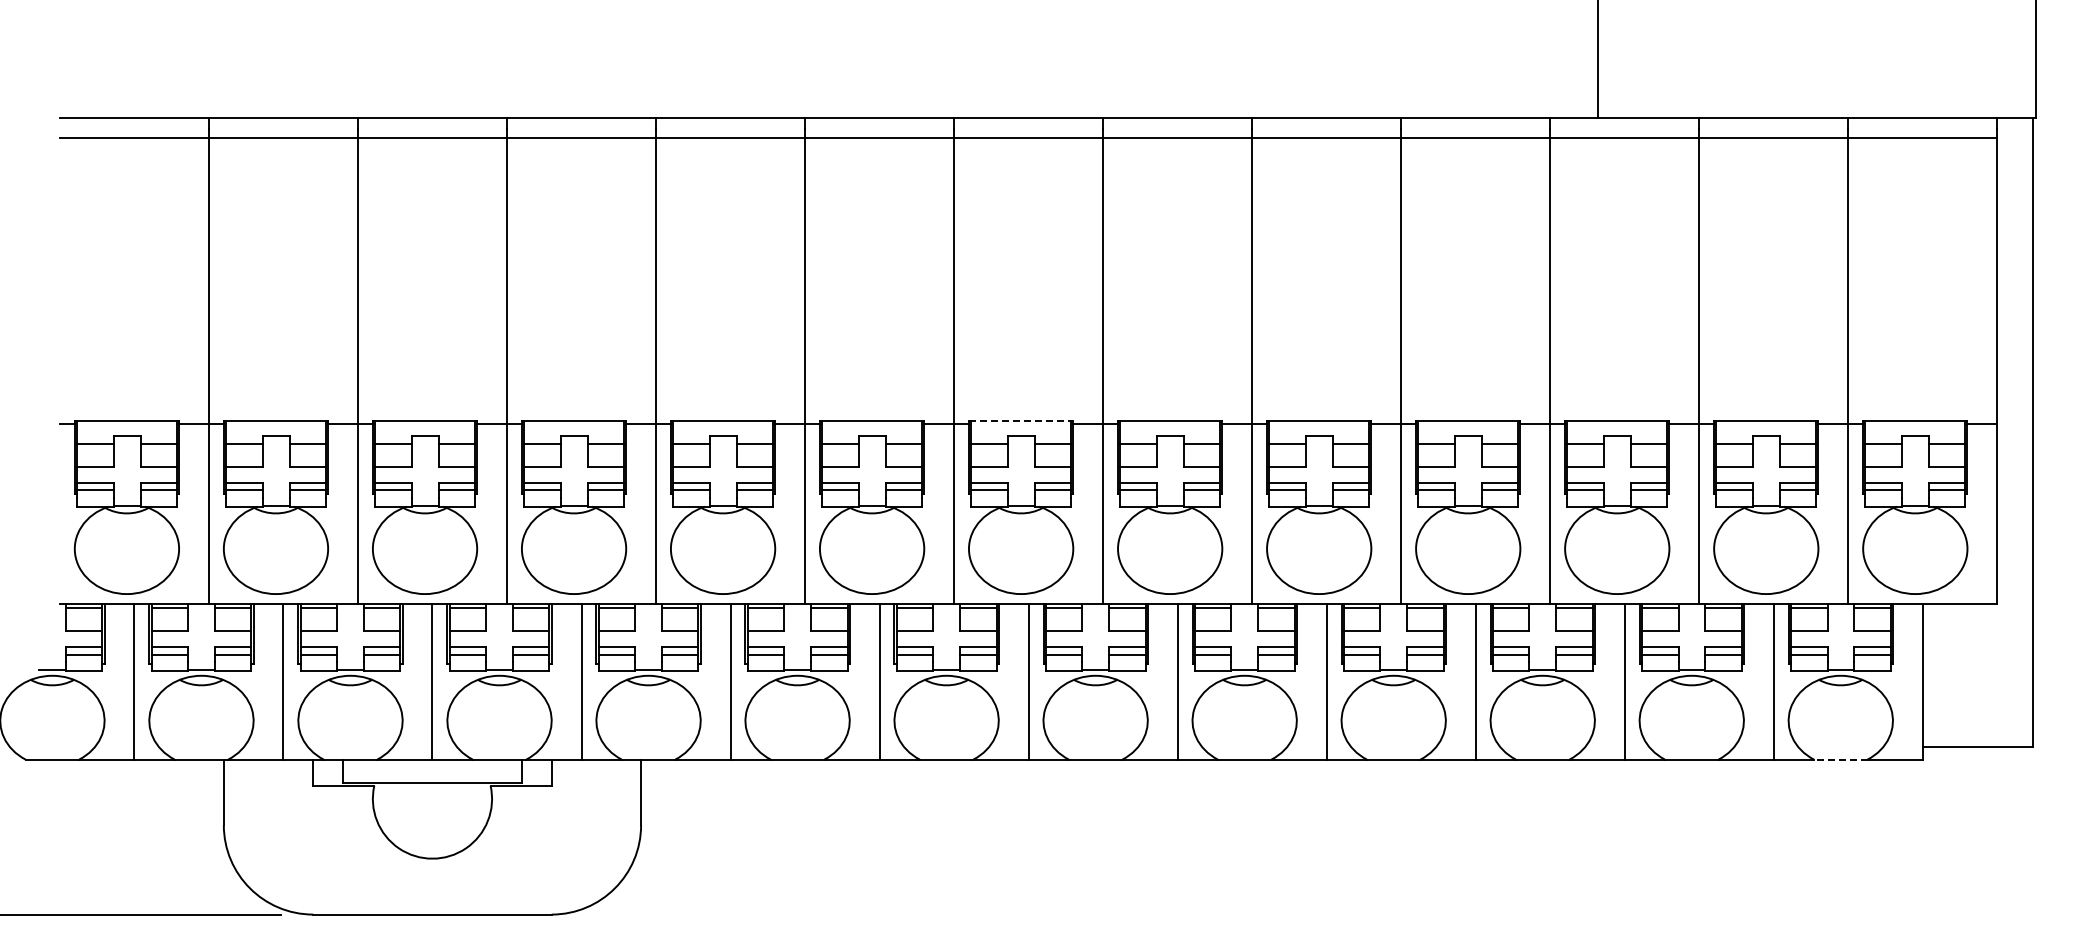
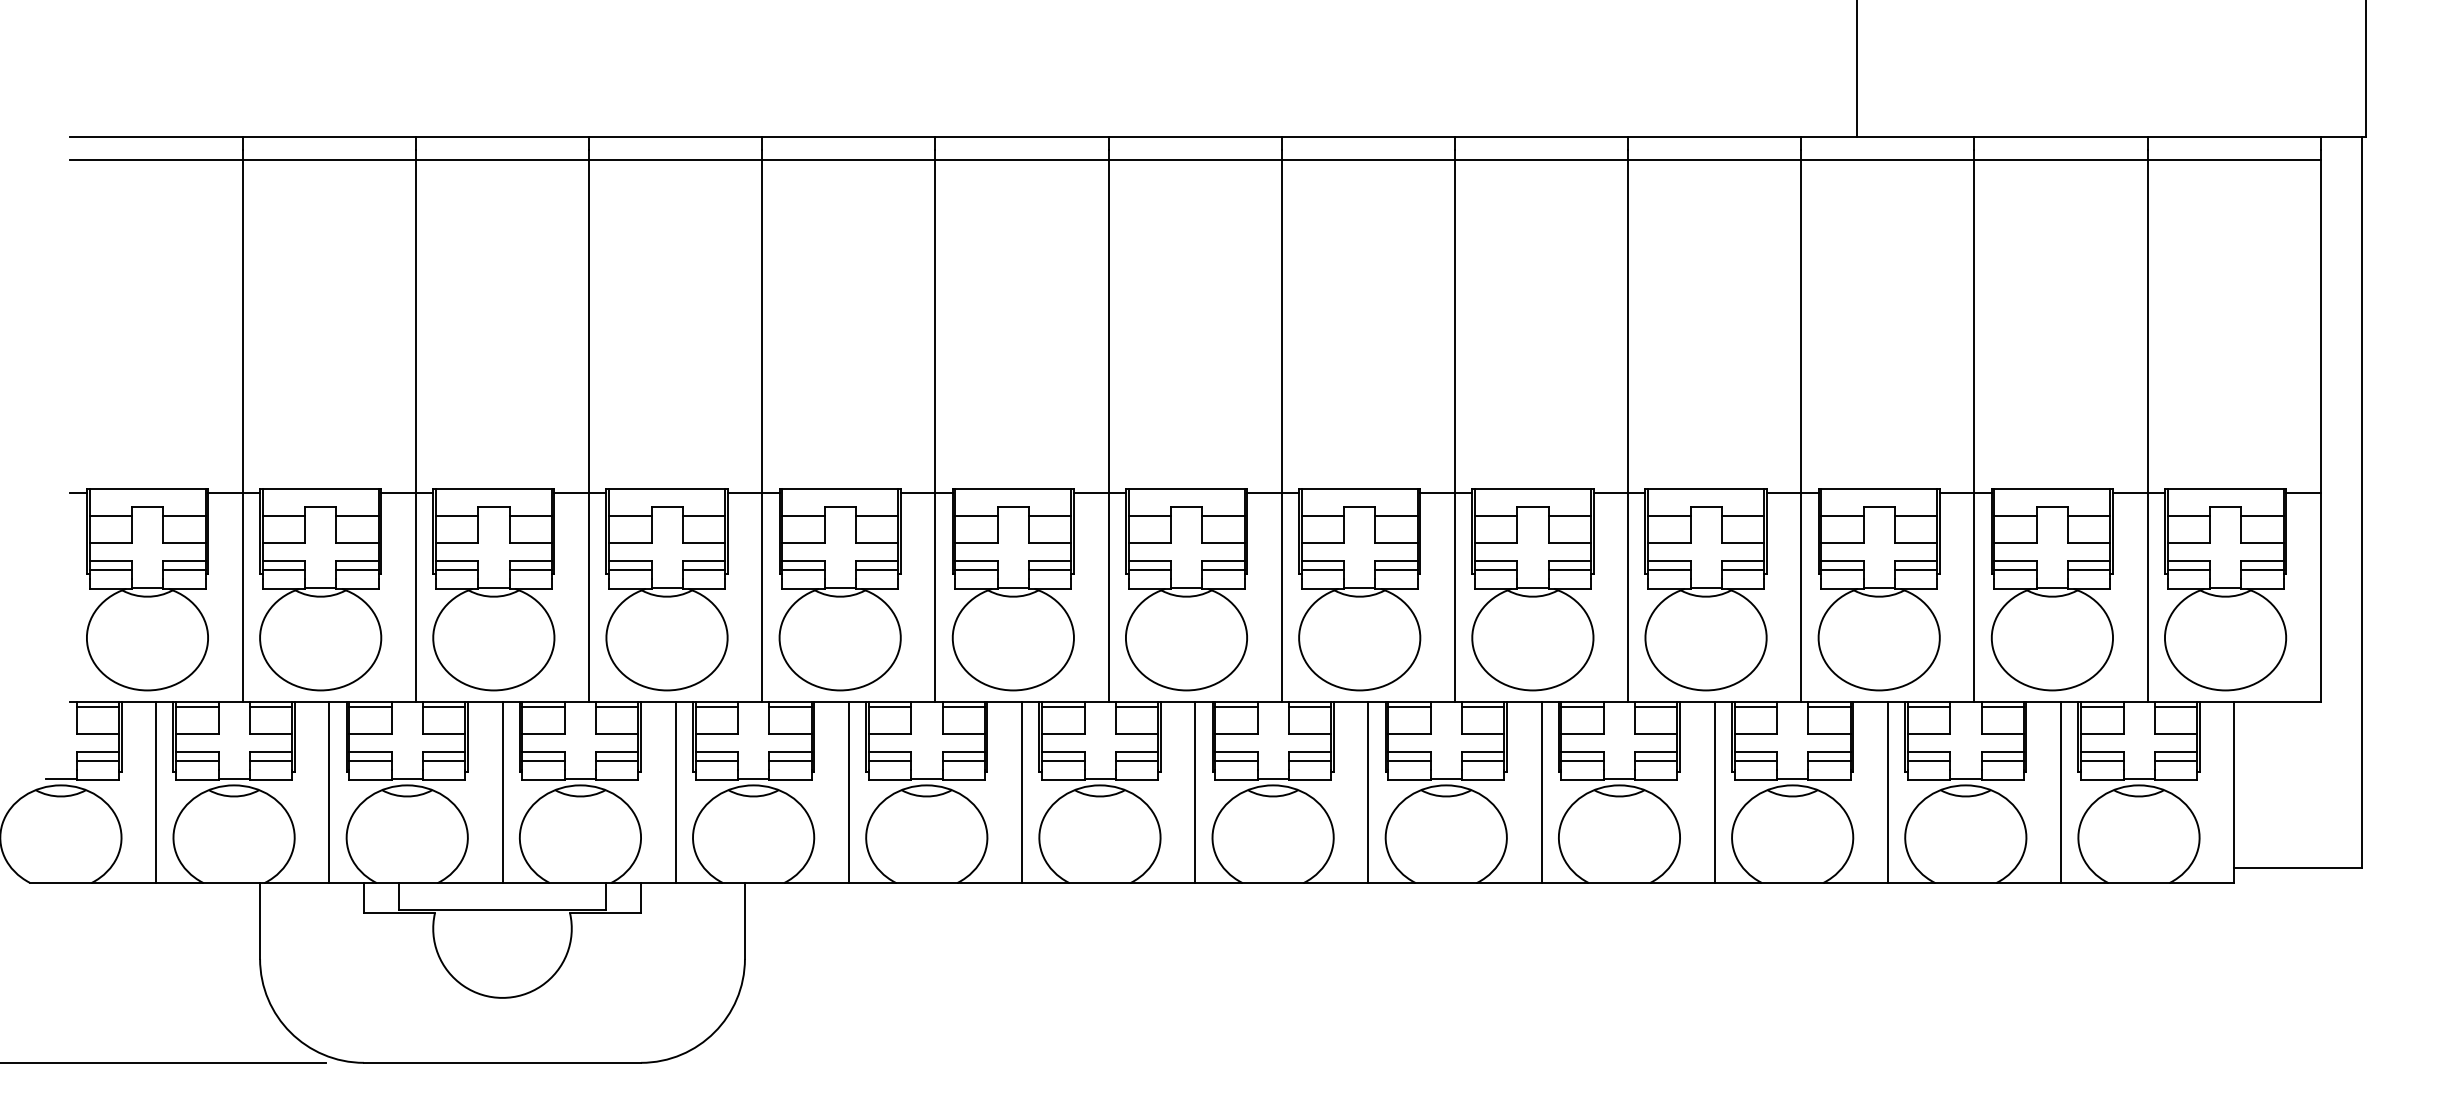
line: (1021, 420) -> (1186, 488), dashed -> solid
line: (1840, 759) -> (2138, 882), dashed -> solid

